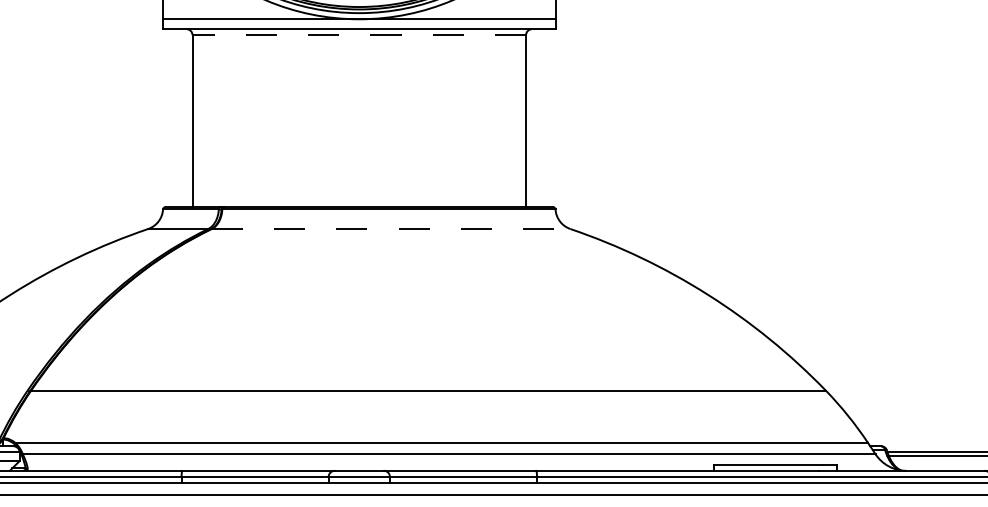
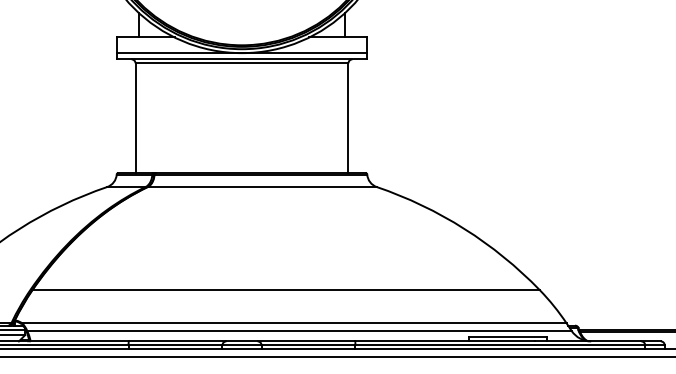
line: (358, 35) -> (241, 63), dashed -> solid
line: (391, 229) -> (262, 187), dashed -> solid

